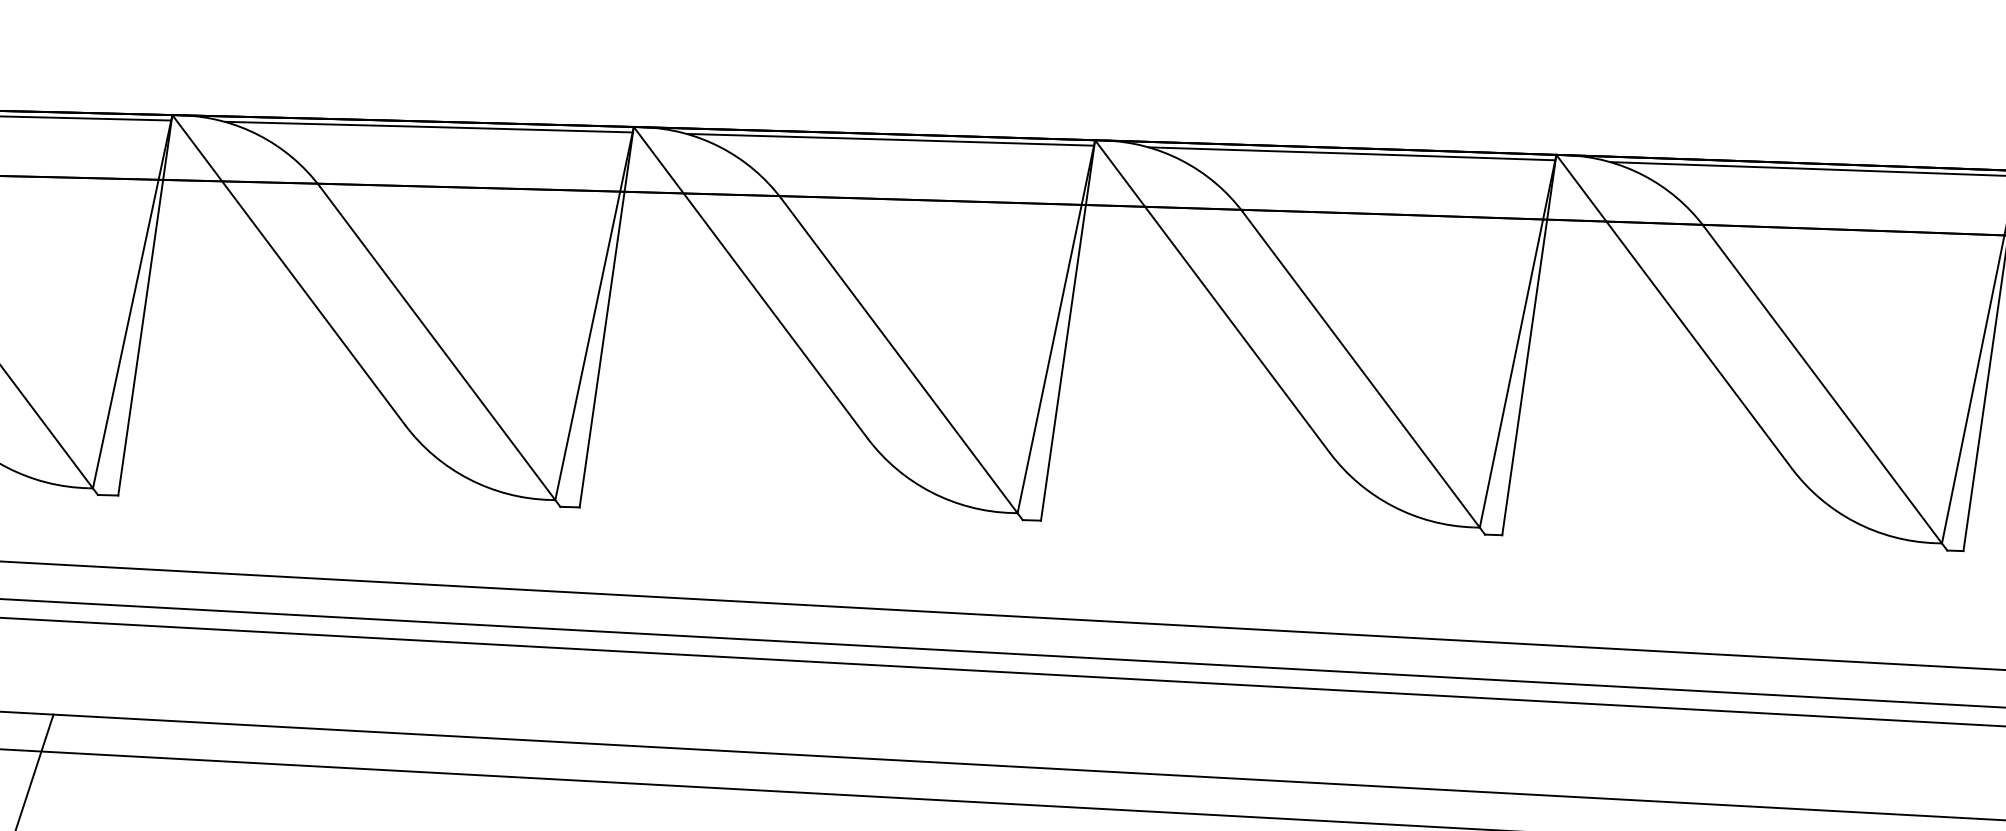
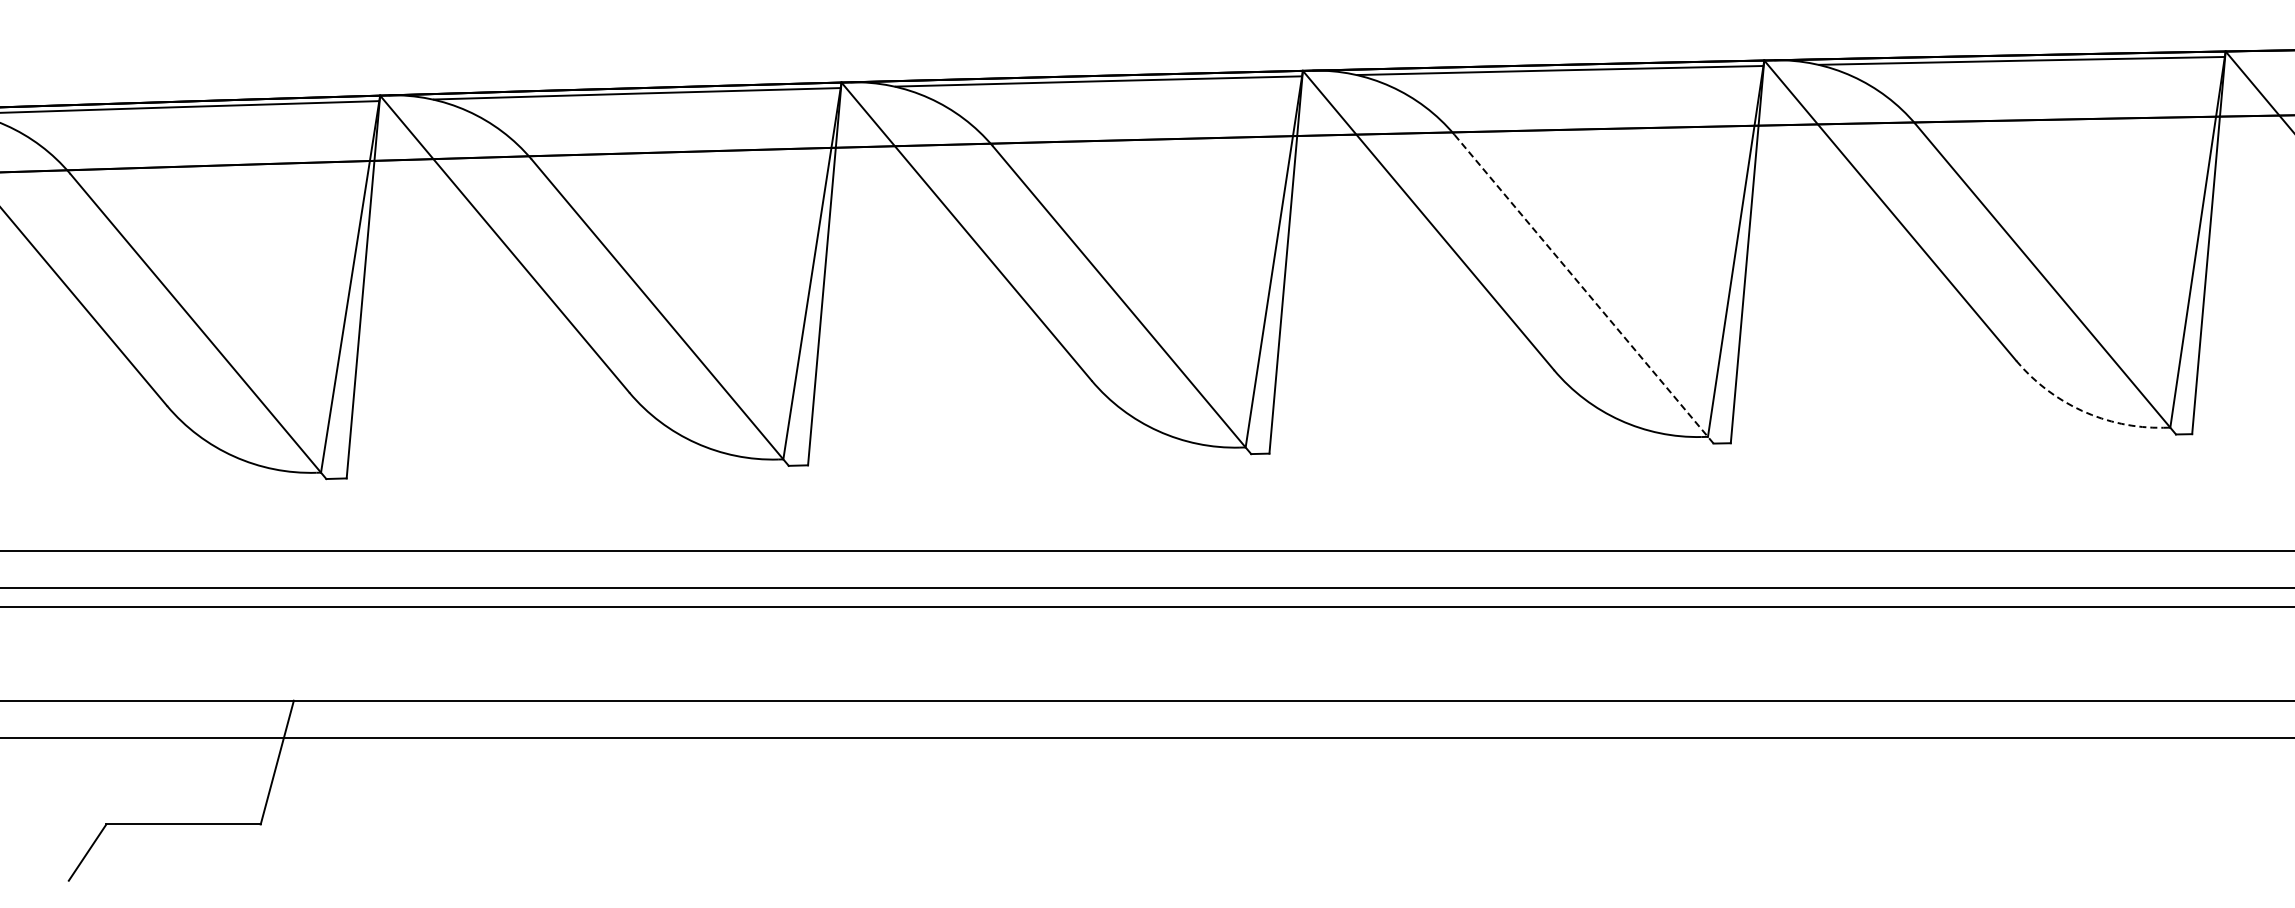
line: (1364, 373) -> (1584, 289), solid -> dashed
arc: (1855, 521) -> (2082, 410), solid -> dashed

